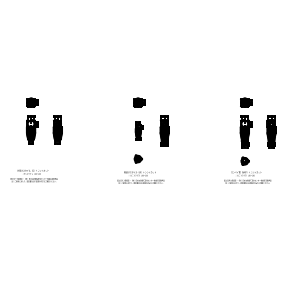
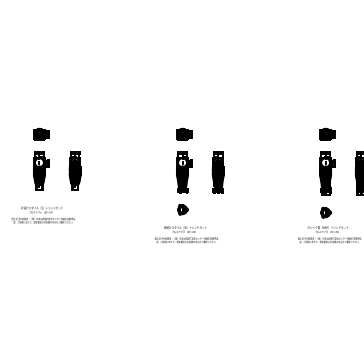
part: (138, 130) -> (183, 171), size x1.67
text: (33, 175) -> (42, 214), moved

